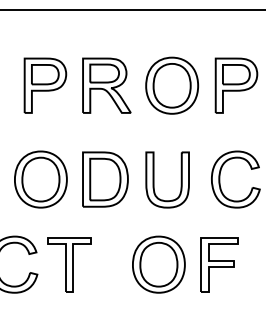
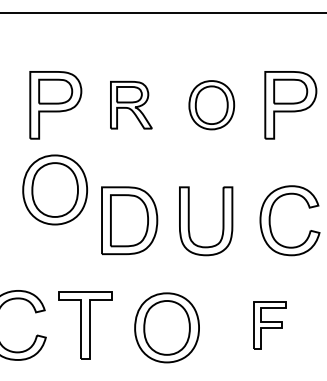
part: (106, 85) -> (130, 105), size x0.7
part: (172, 85) -> (212, 105), size x0.7
part: (40, 179) -> (54, 189), moved
part: (158, 264) -> (166, 327), moved
part: (219, 264) -> (269, 325), size x0.7

